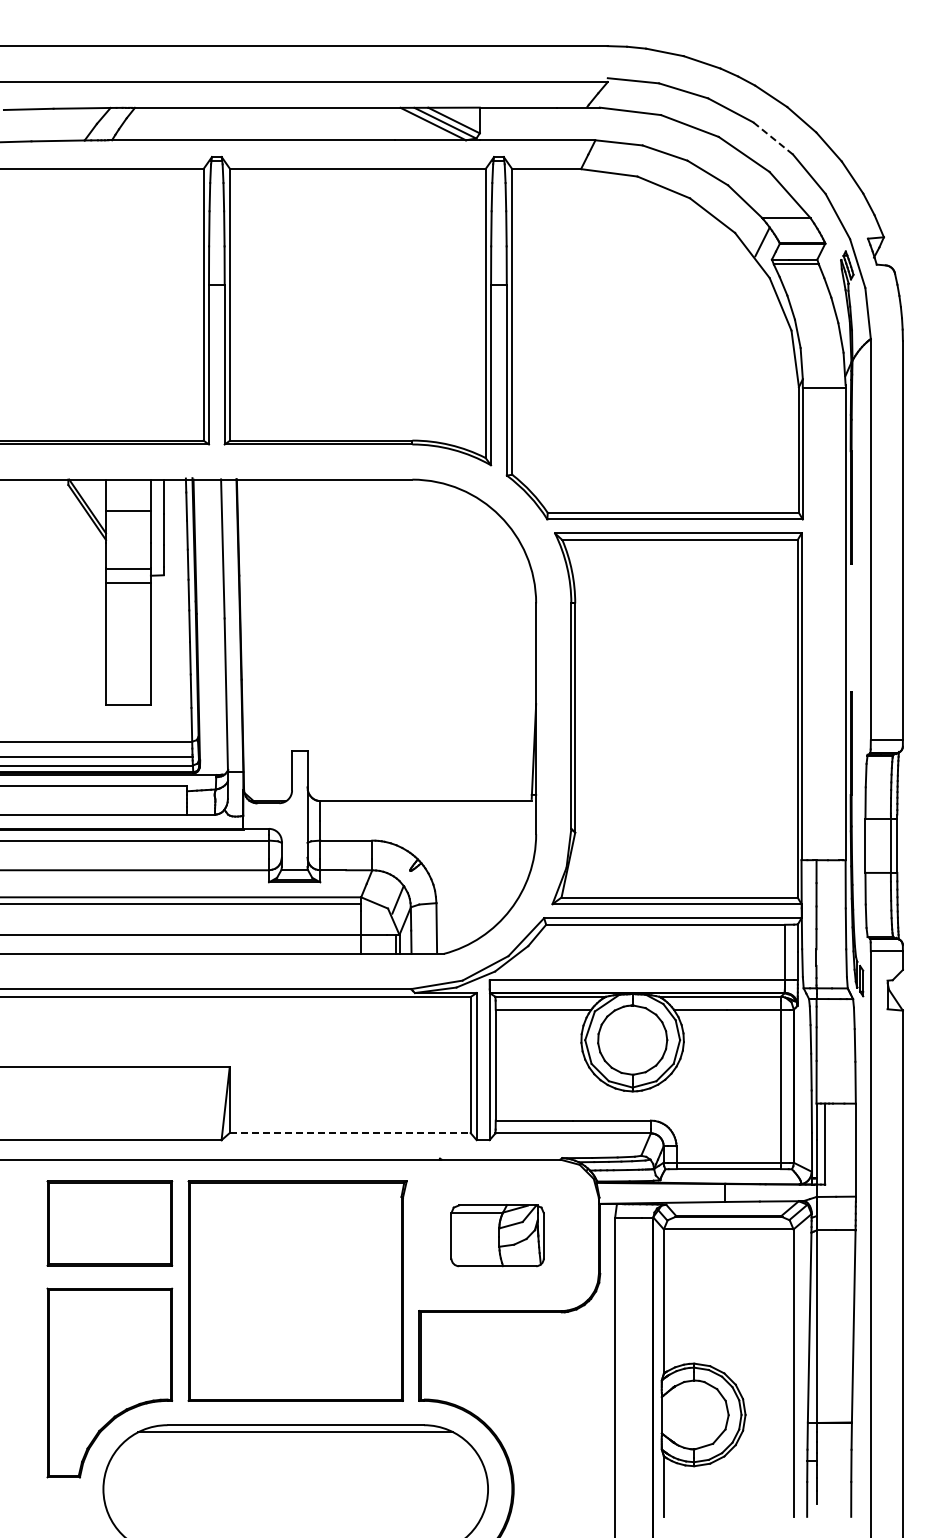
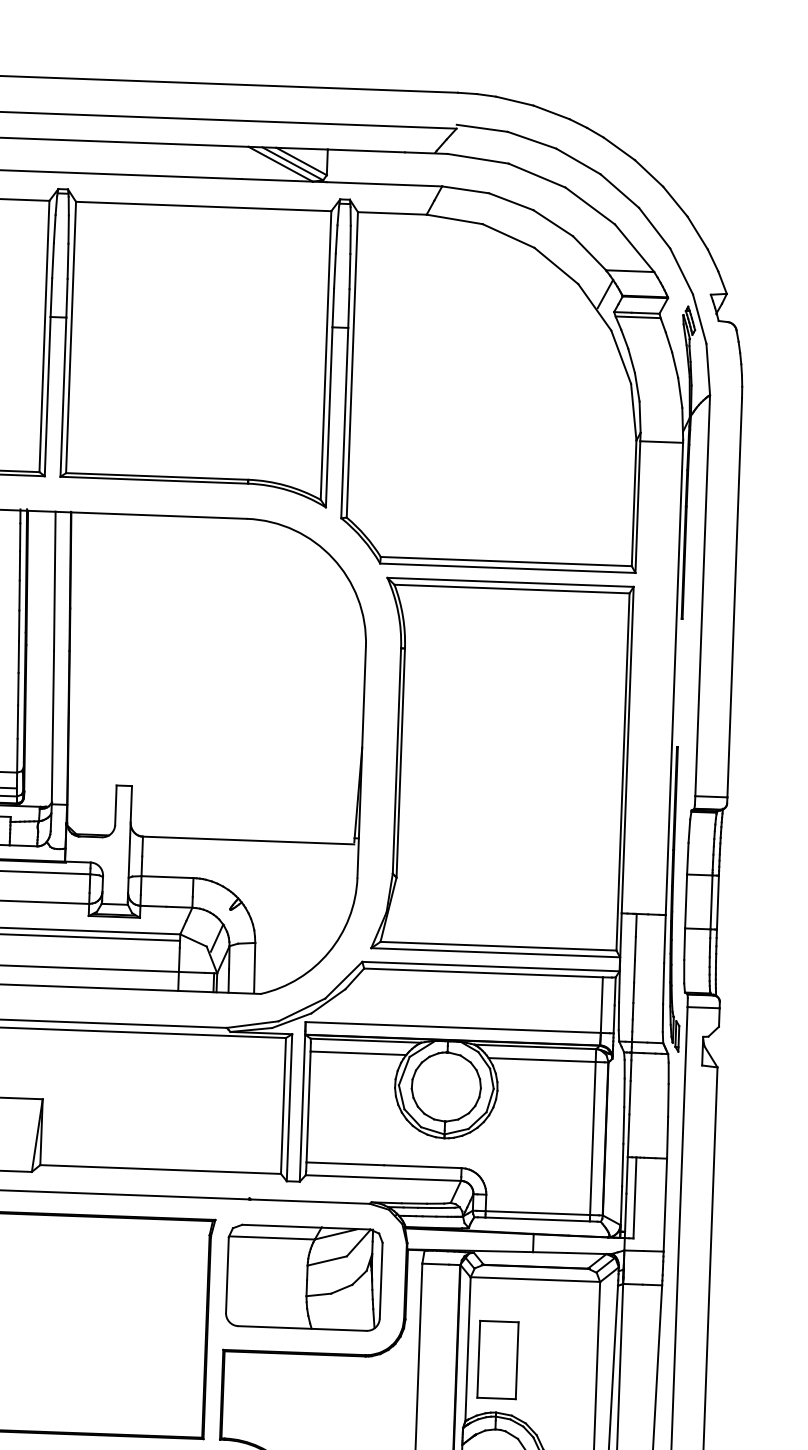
line: (773, 138) -> (620, 191), dashed -> solid
line: (350, 1133) -> (160, 1169), dashed -> solid
part: (497, 1235) -> (304, 1277), size x1.67
part: (694, 1311) -> (498, 1360), added

